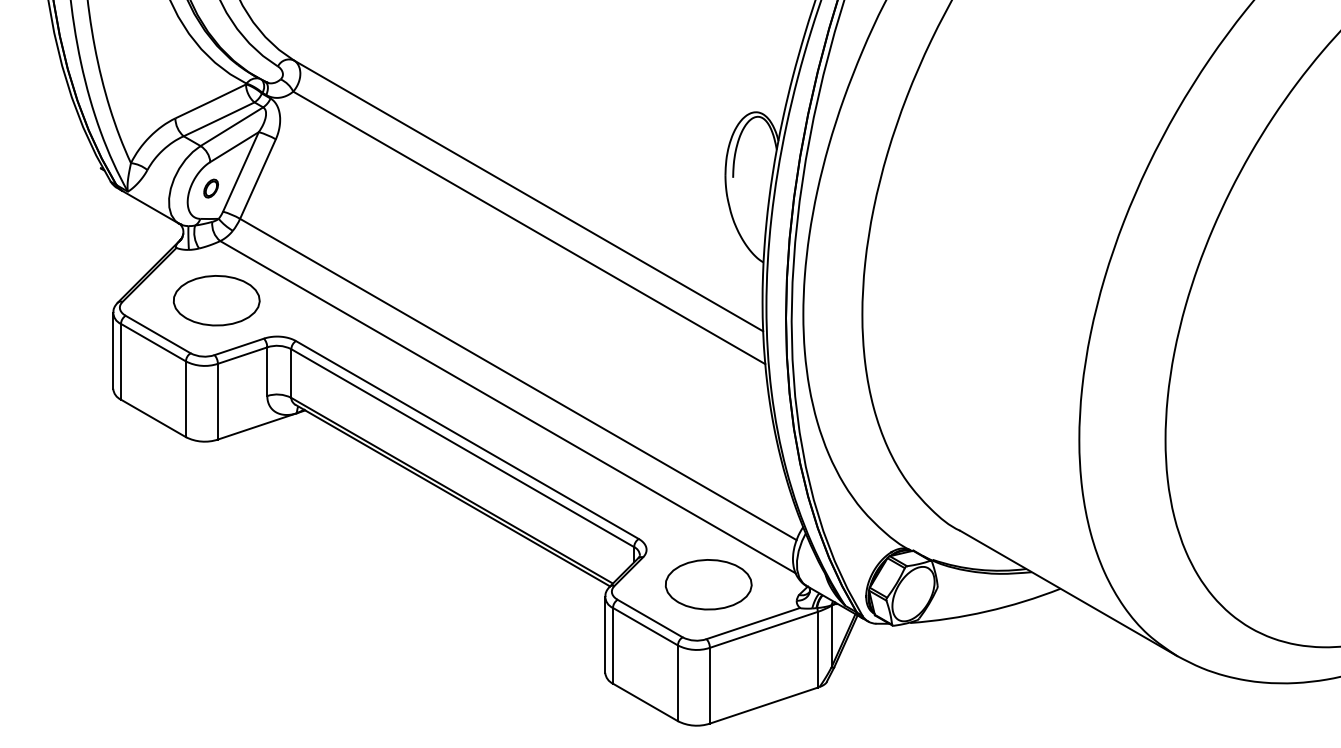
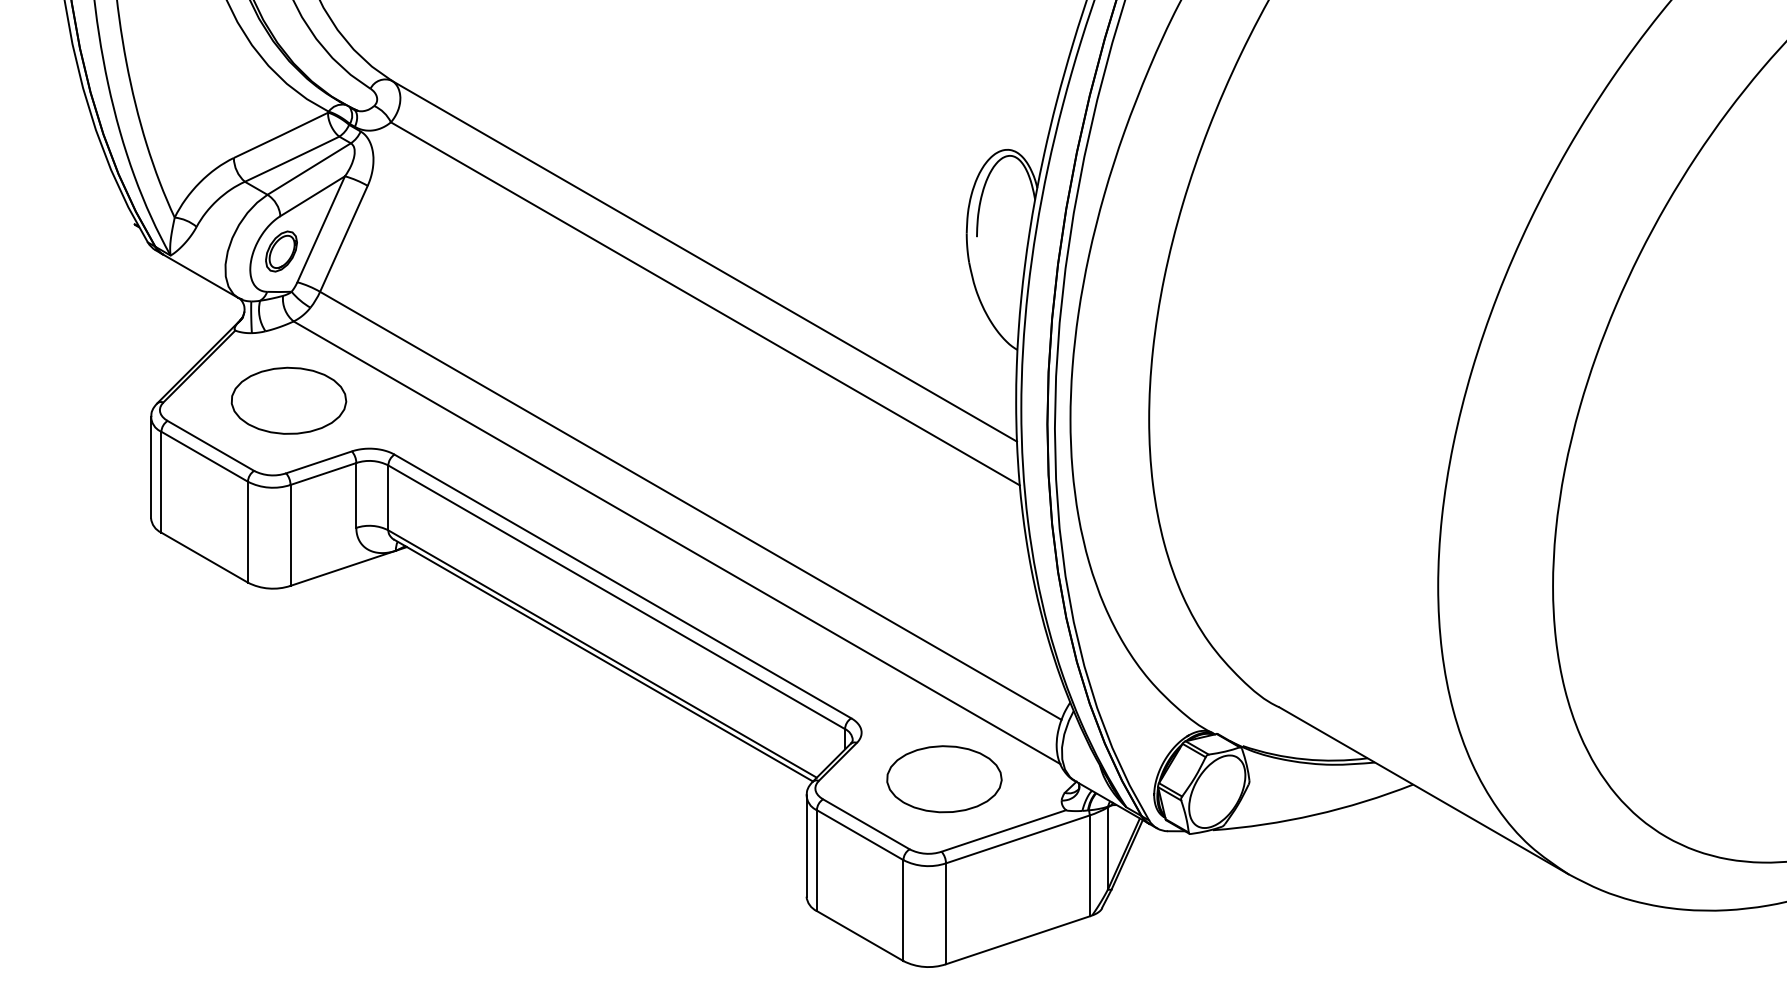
part: (211, 188) -> (281, 251), size x1.67

